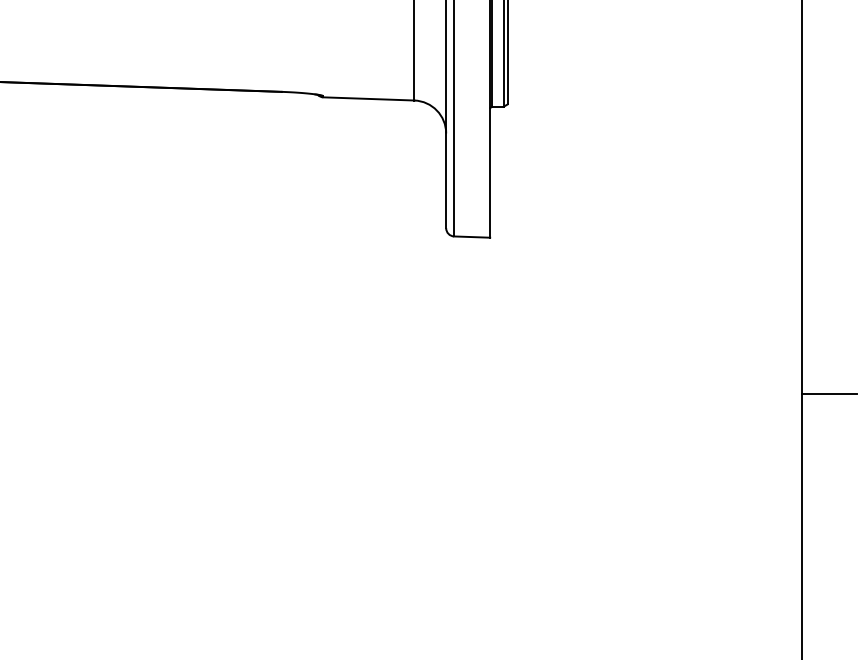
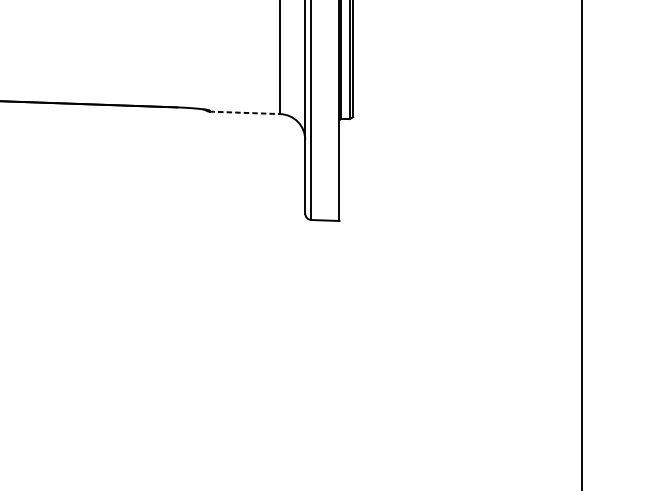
line: (368, 98) -> (244, 112), solid -> dashed
line: (828, 394) -> (603, 343), removed

